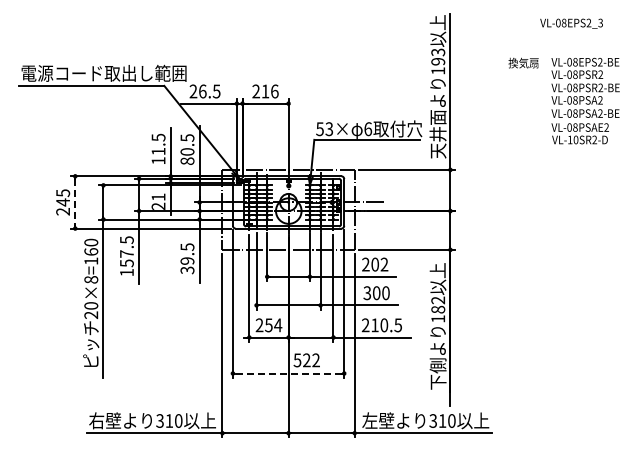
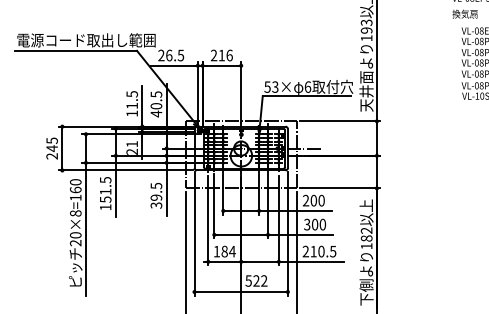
text: (523, 62) -> (465, 13), moved
text: (187, 161) -> (156, 114), 80.5 -> 40.5
line: (75, 202) -> (62, 148), dashed -> solid
text: (126, 253) -> (105, 191), 157.5 -> 151.5
text: (384, 264) -> (321, 200), 202 -> 200
text: (263, 325) -> (220, 251), 254 -> 184
line: (288, 373) -> (241, 292), dashed -> solid

